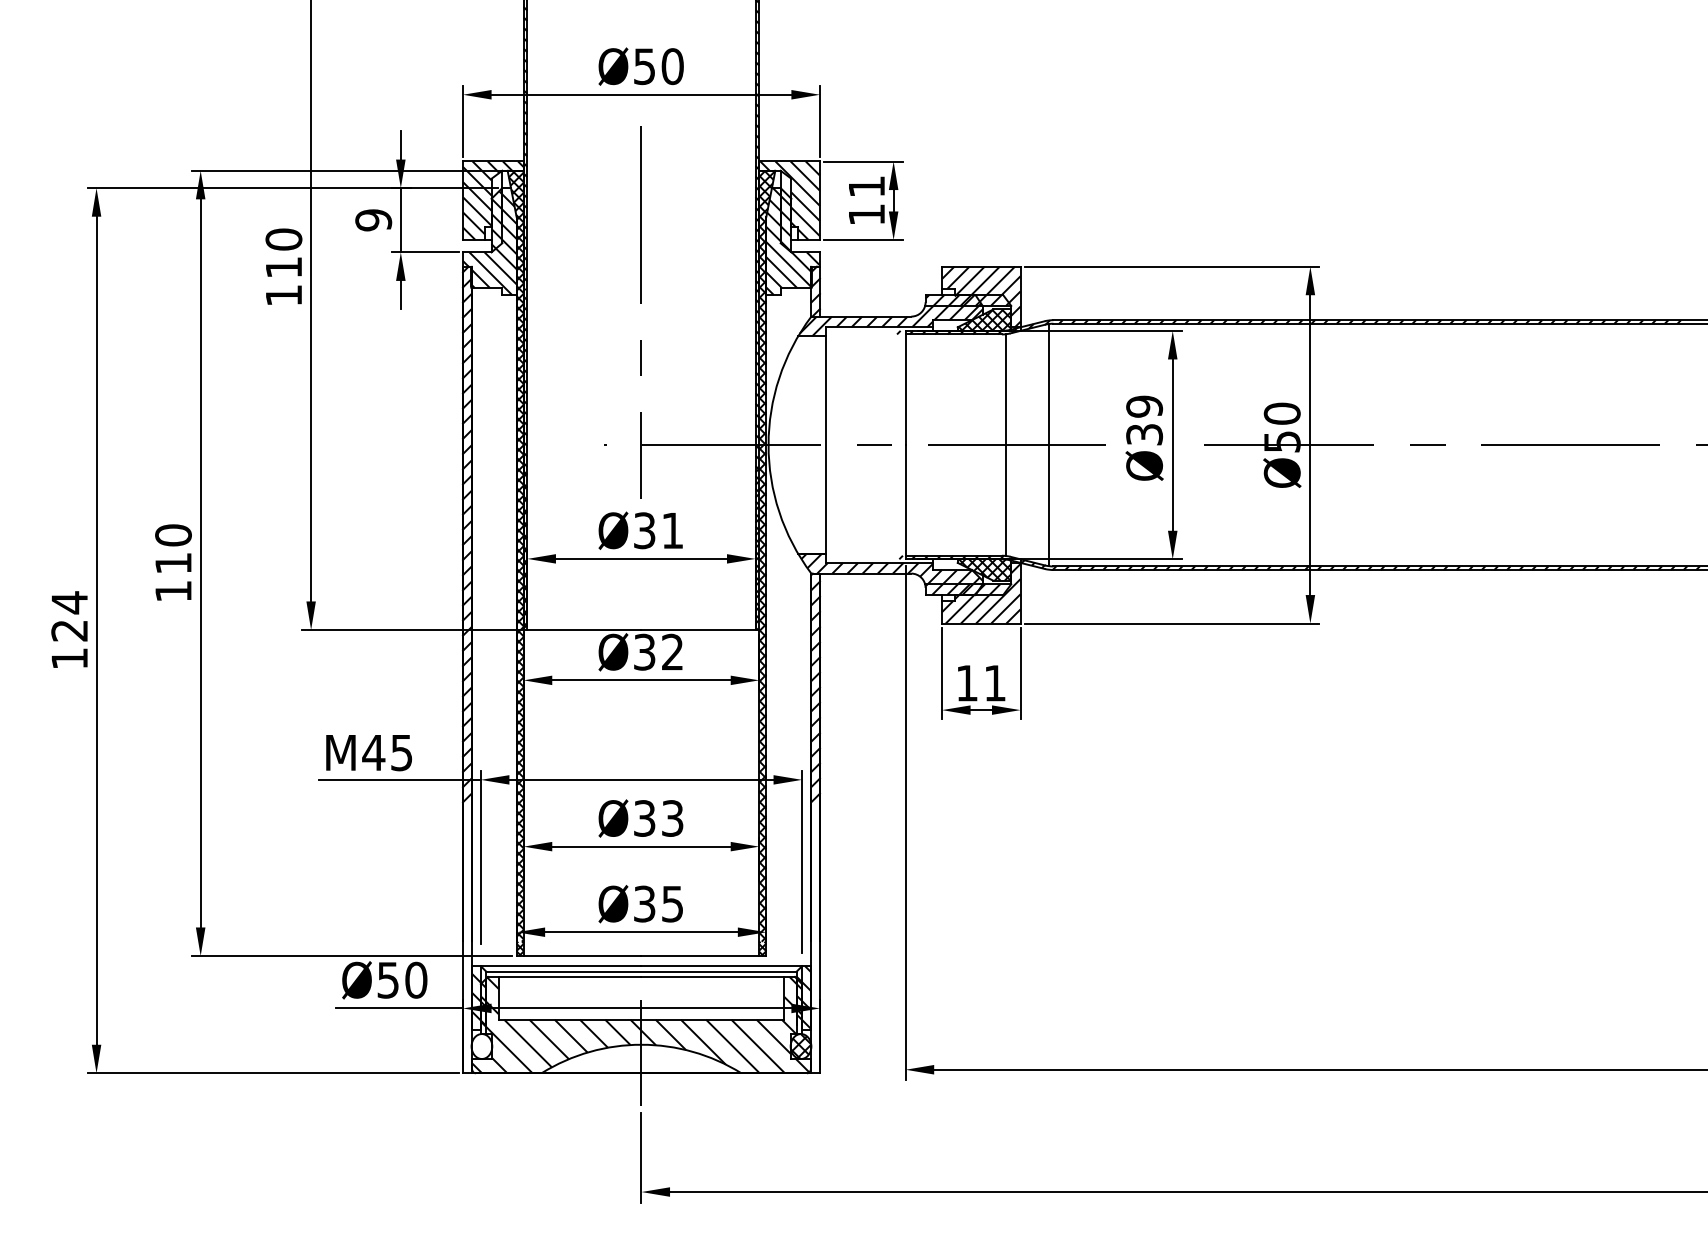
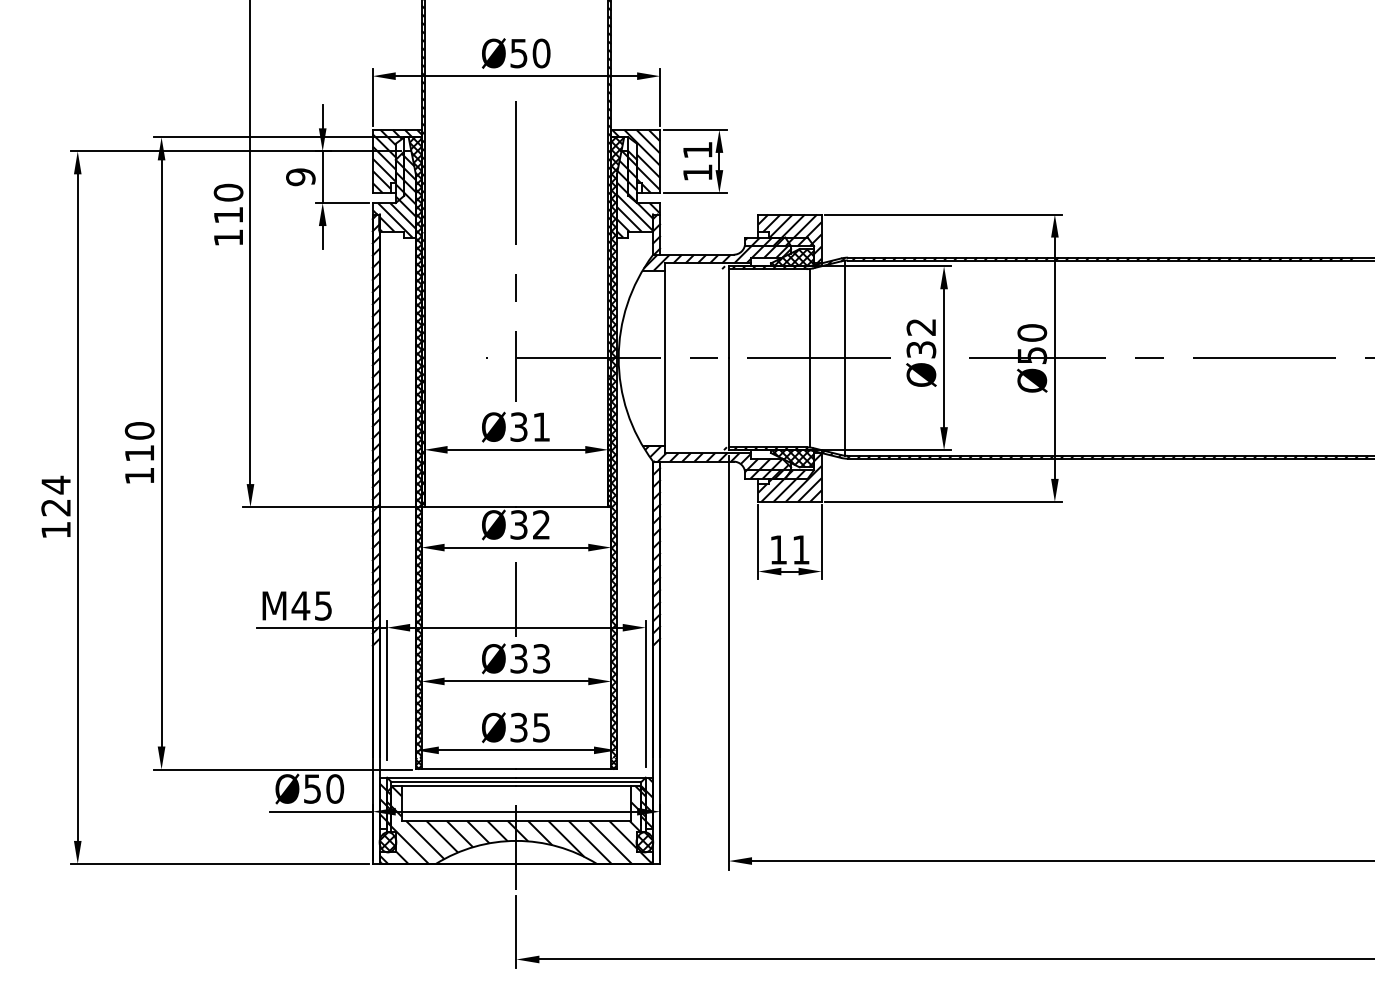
text: (1144, 406) -> (921, 327), Ø39 -> Ø32
line: (641, 744) -> (516, 599), added
hatch: (481, 1046) -> (387, 842), added

